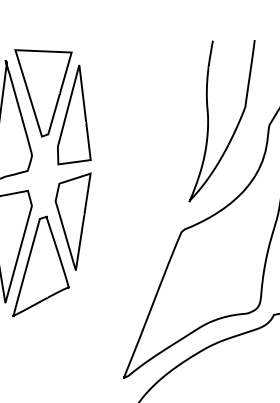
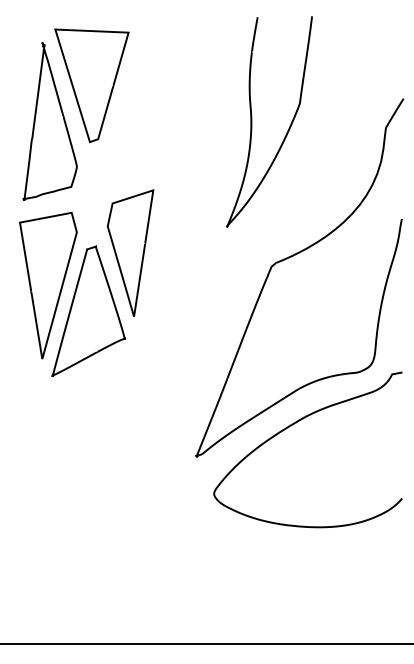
curve: (67, 113) -> (123, 111), removed
part: (209, 120) -> (252, 121), moved

